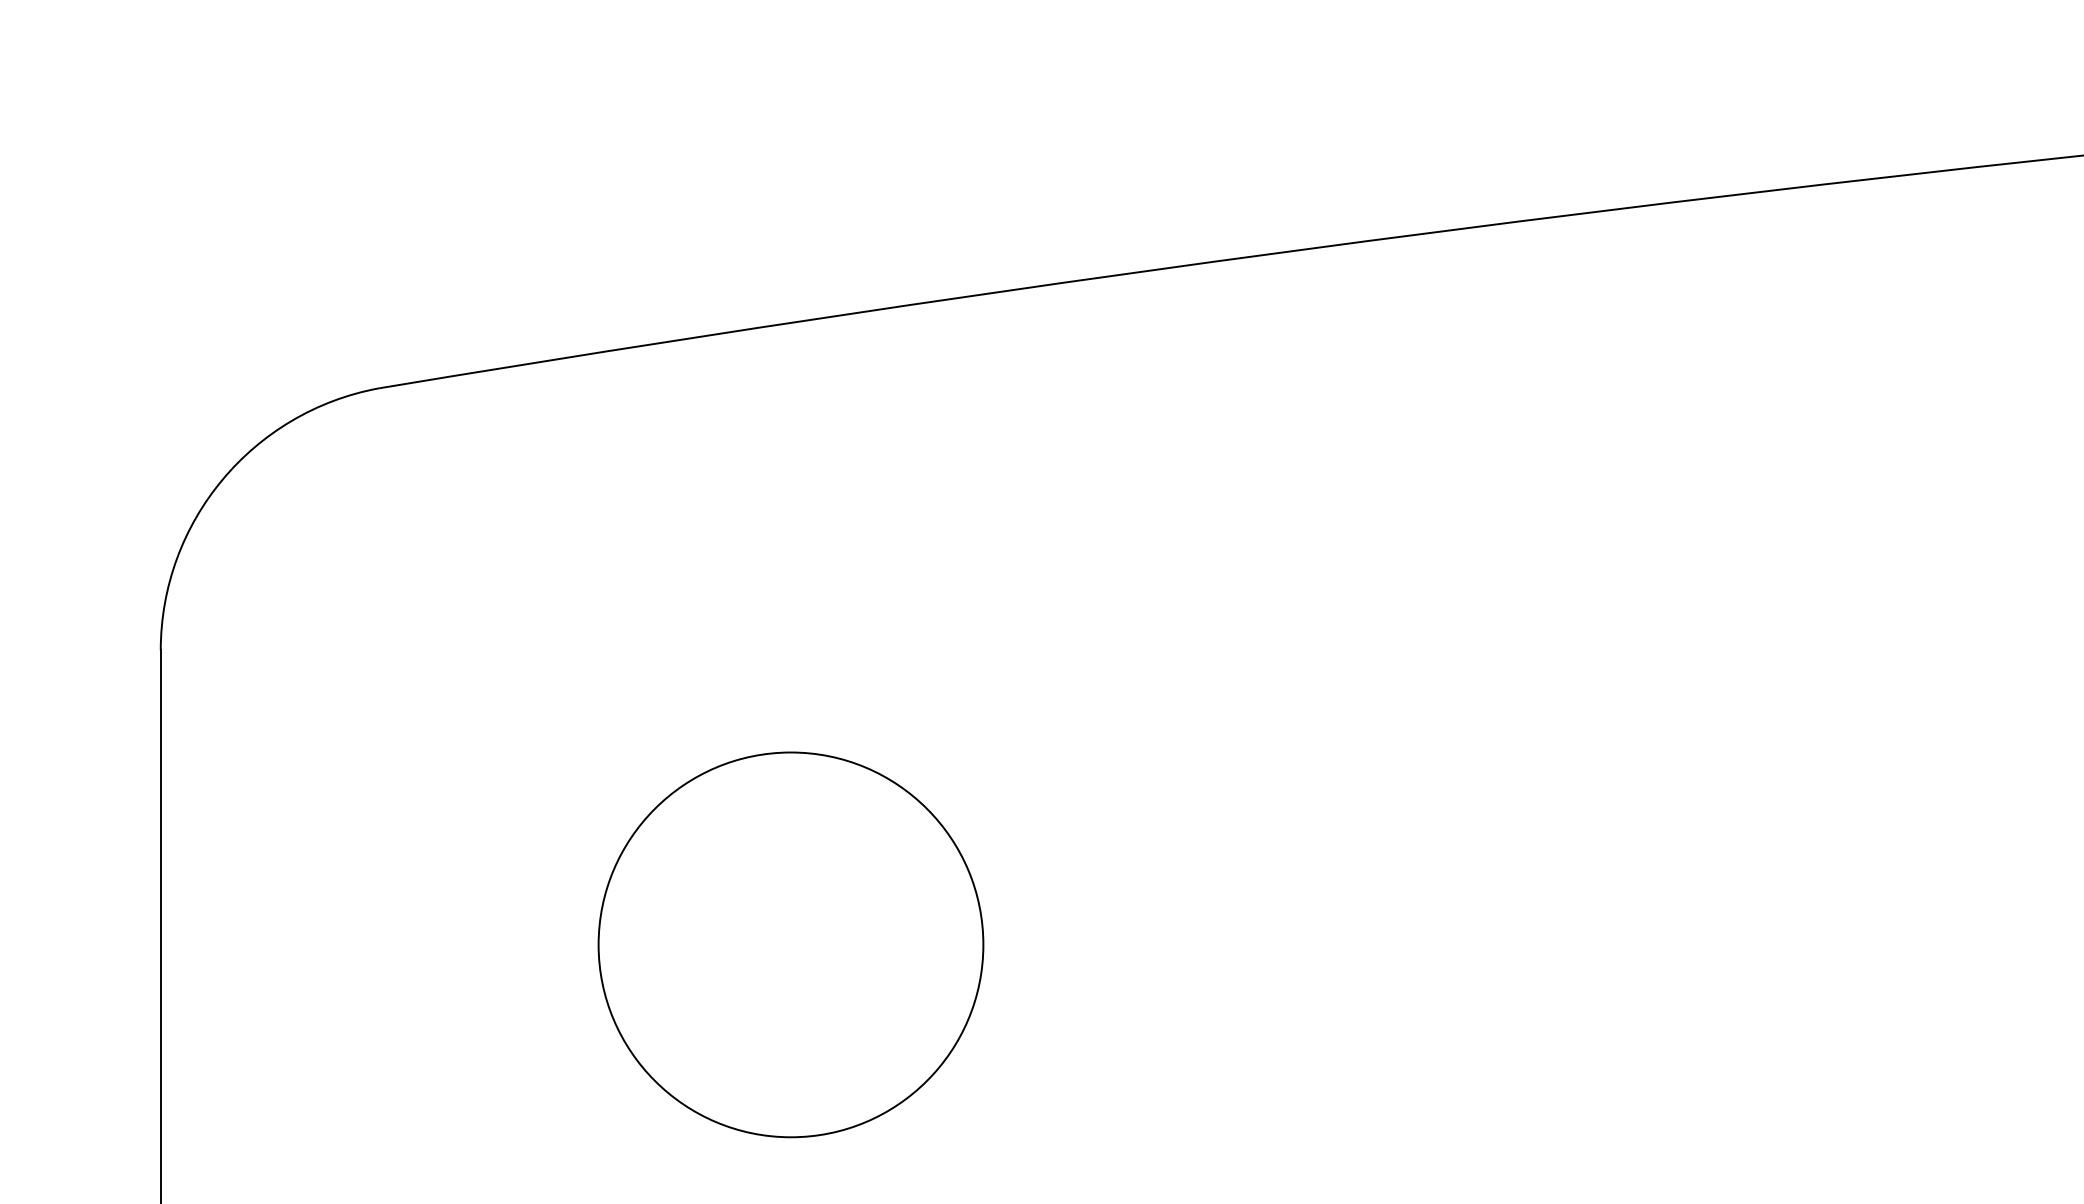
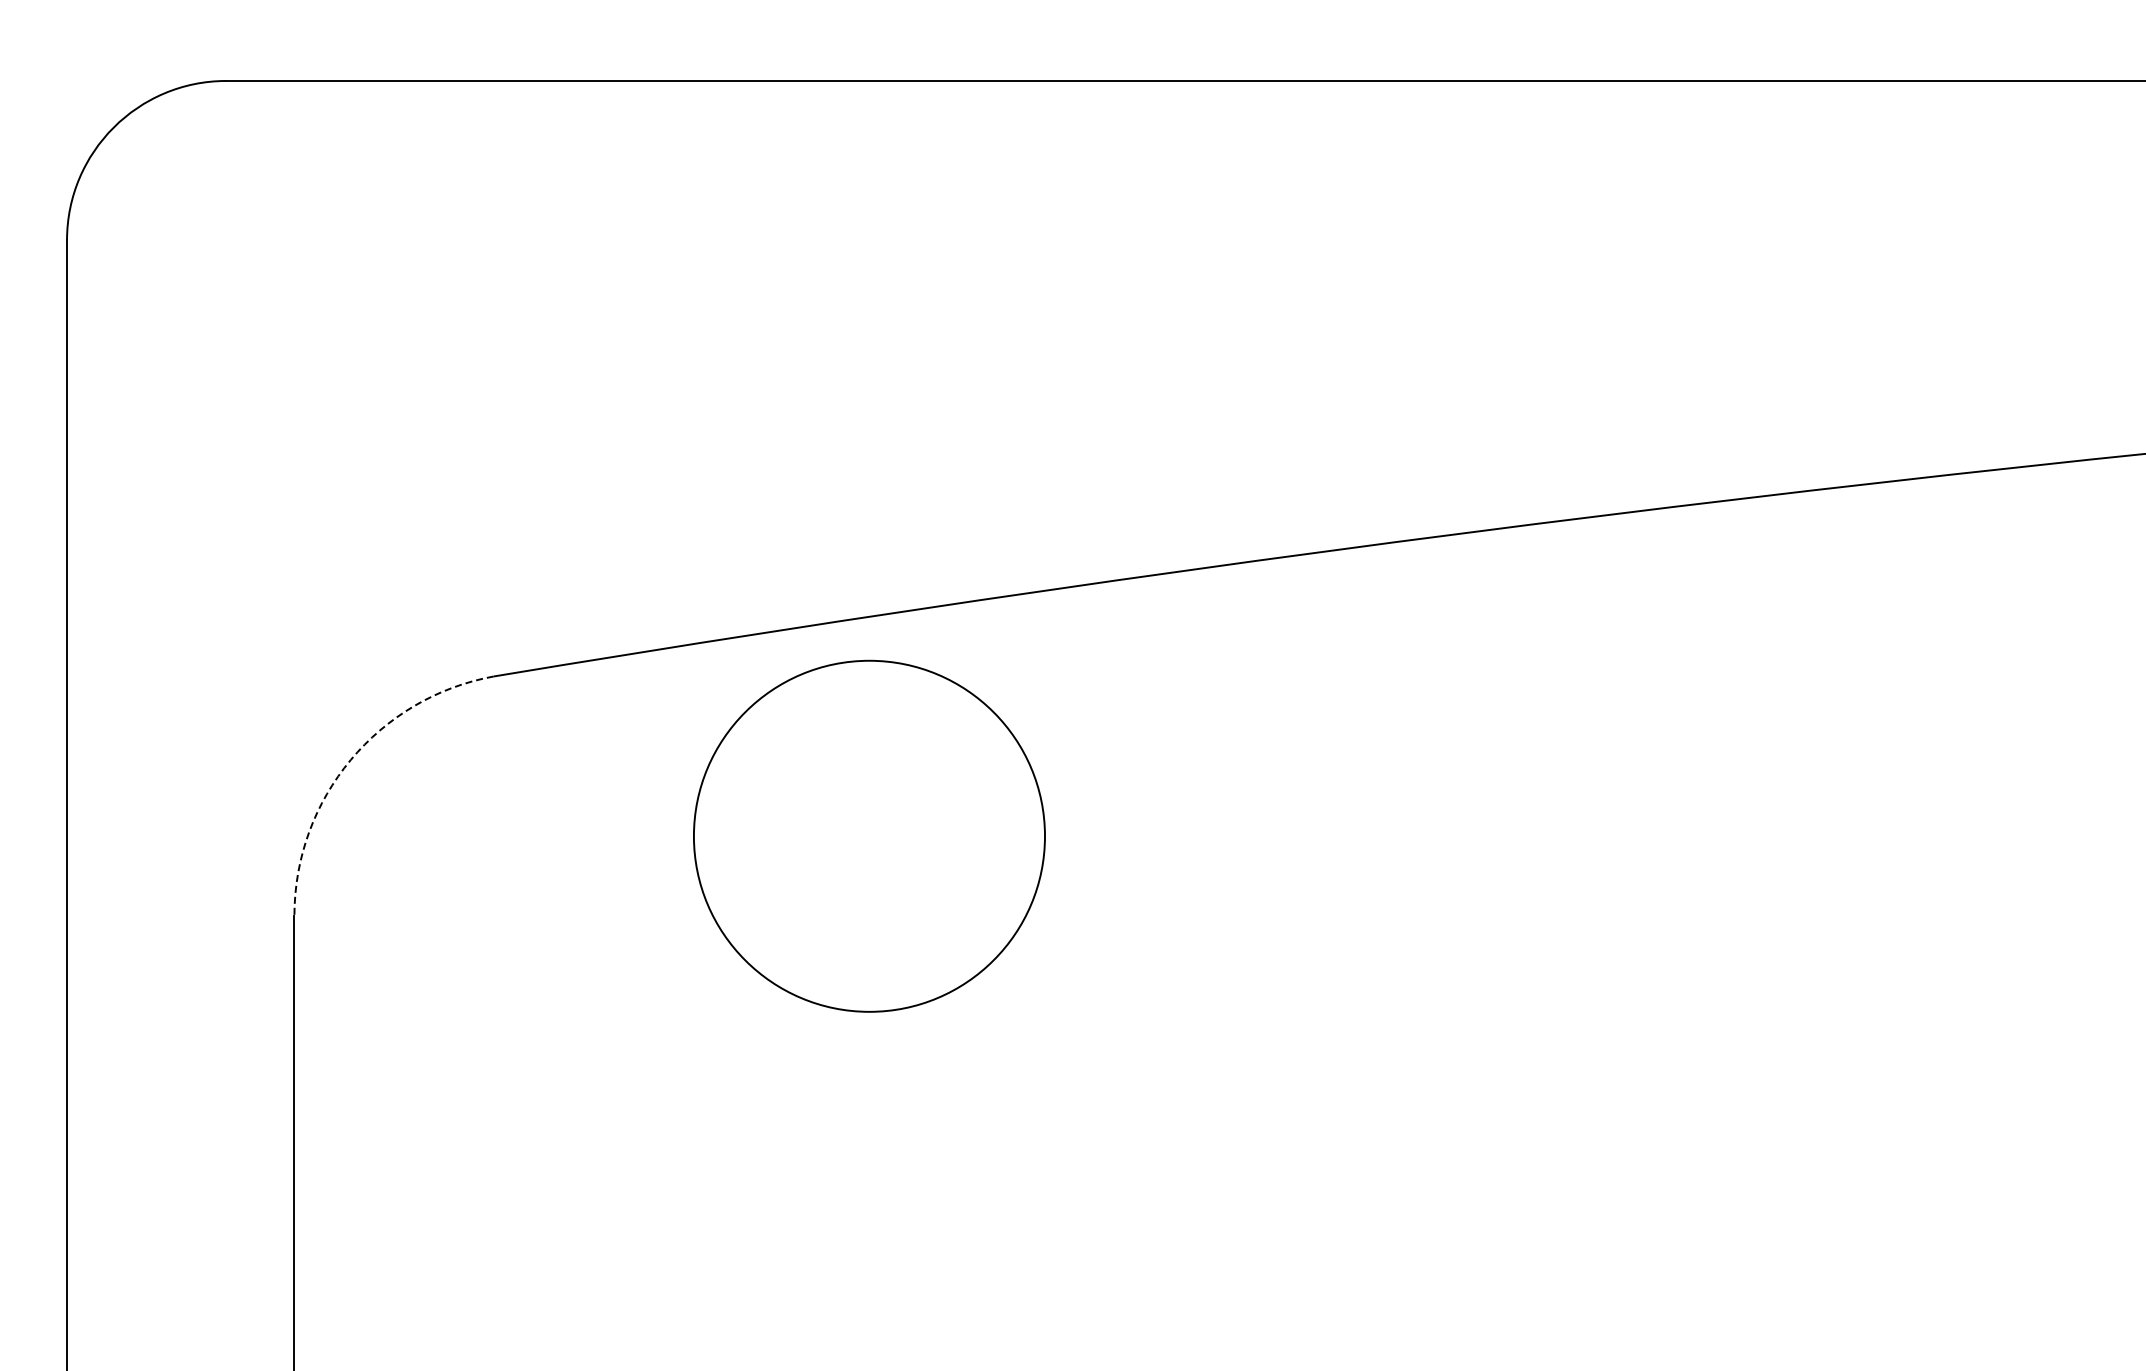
arc: (222, 479) -> (350, 759), solid -> dashed
circle: (791, 943) -> (869, 835), moved

